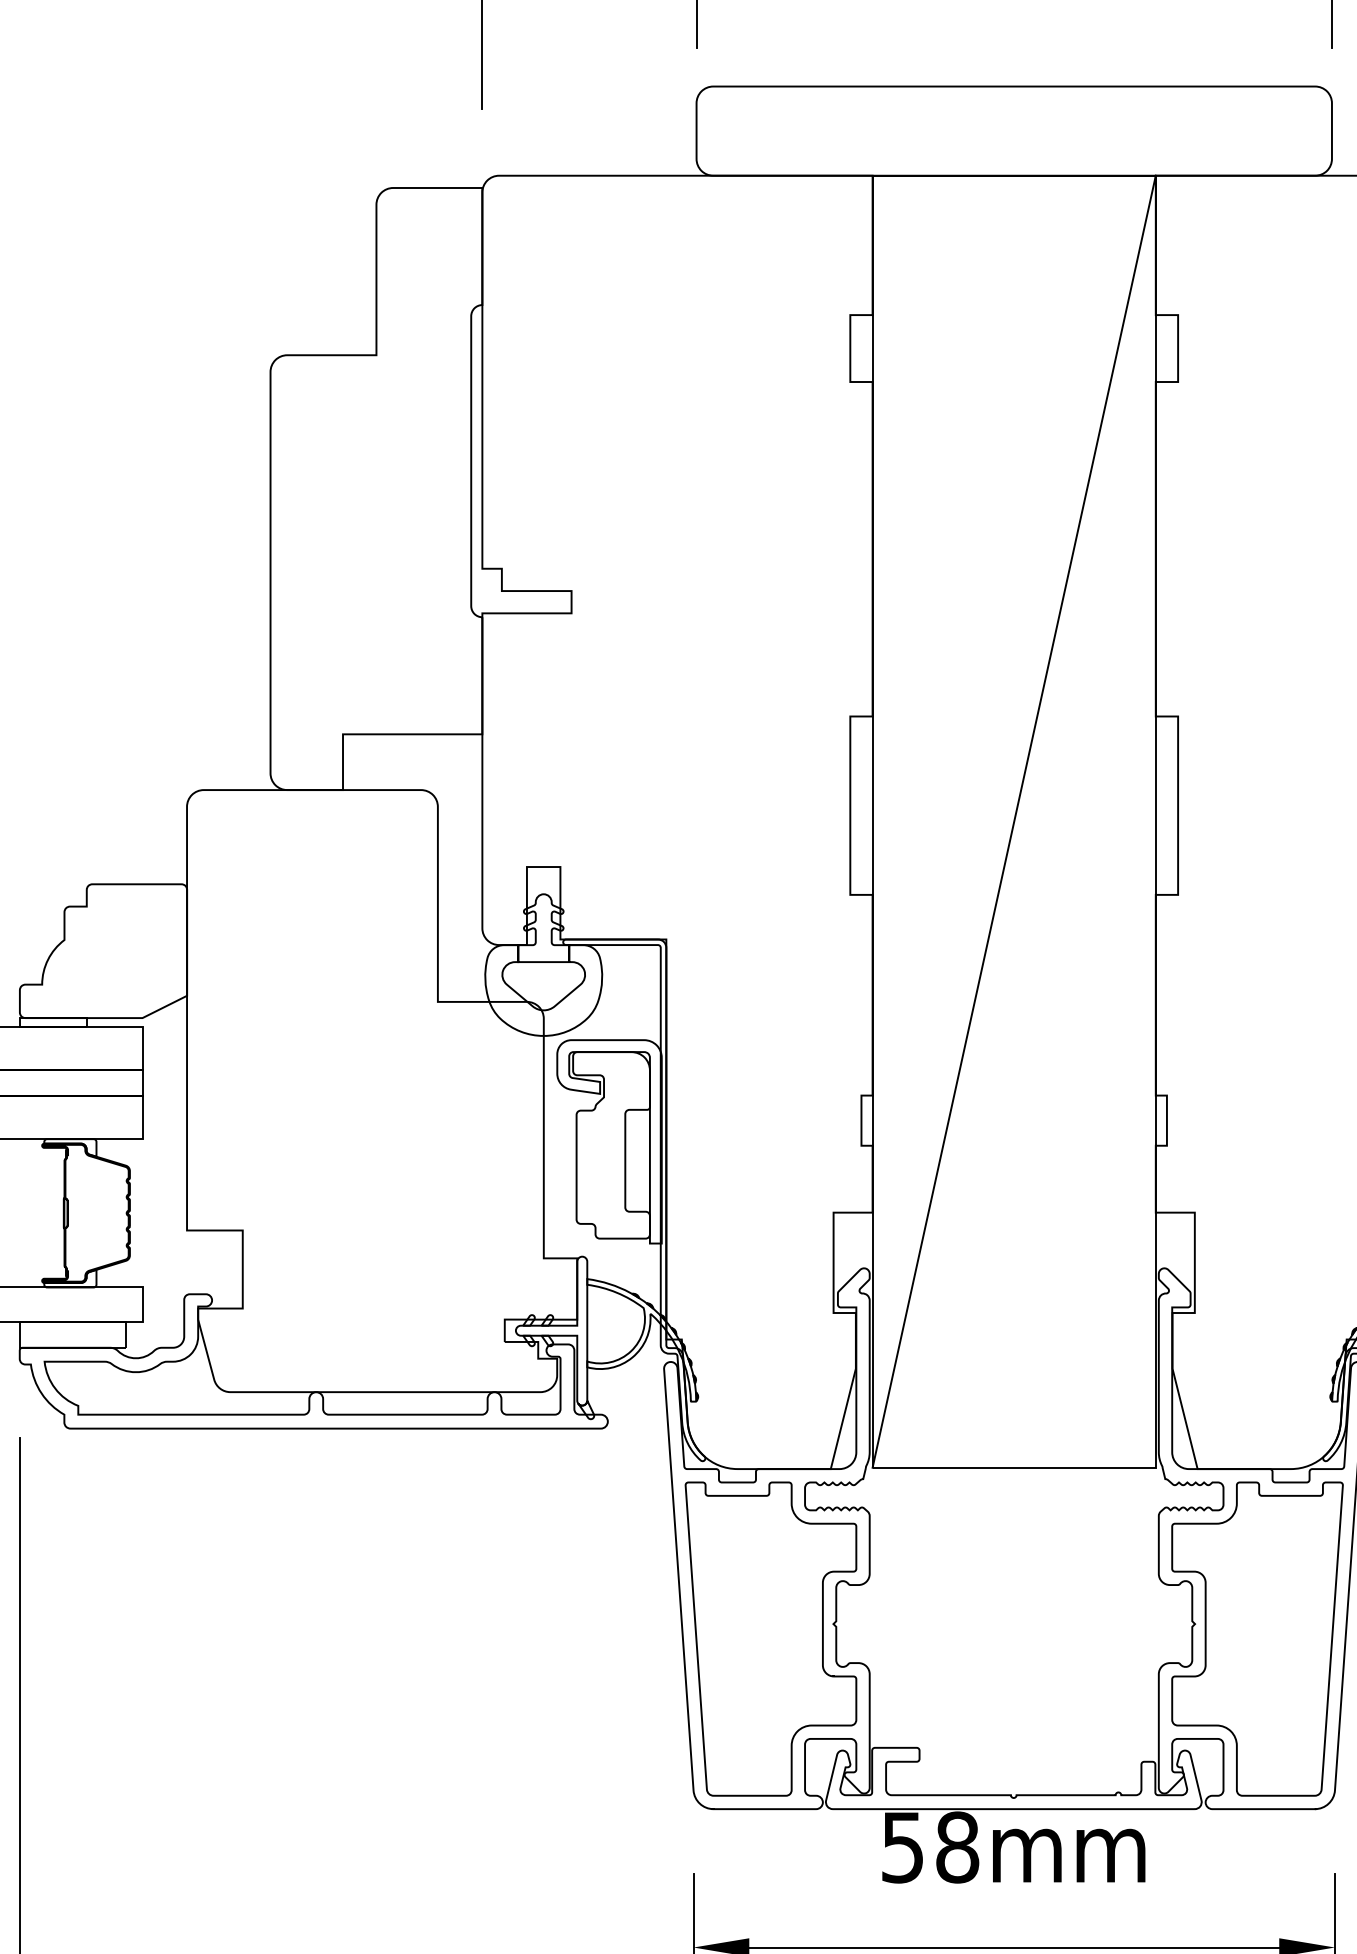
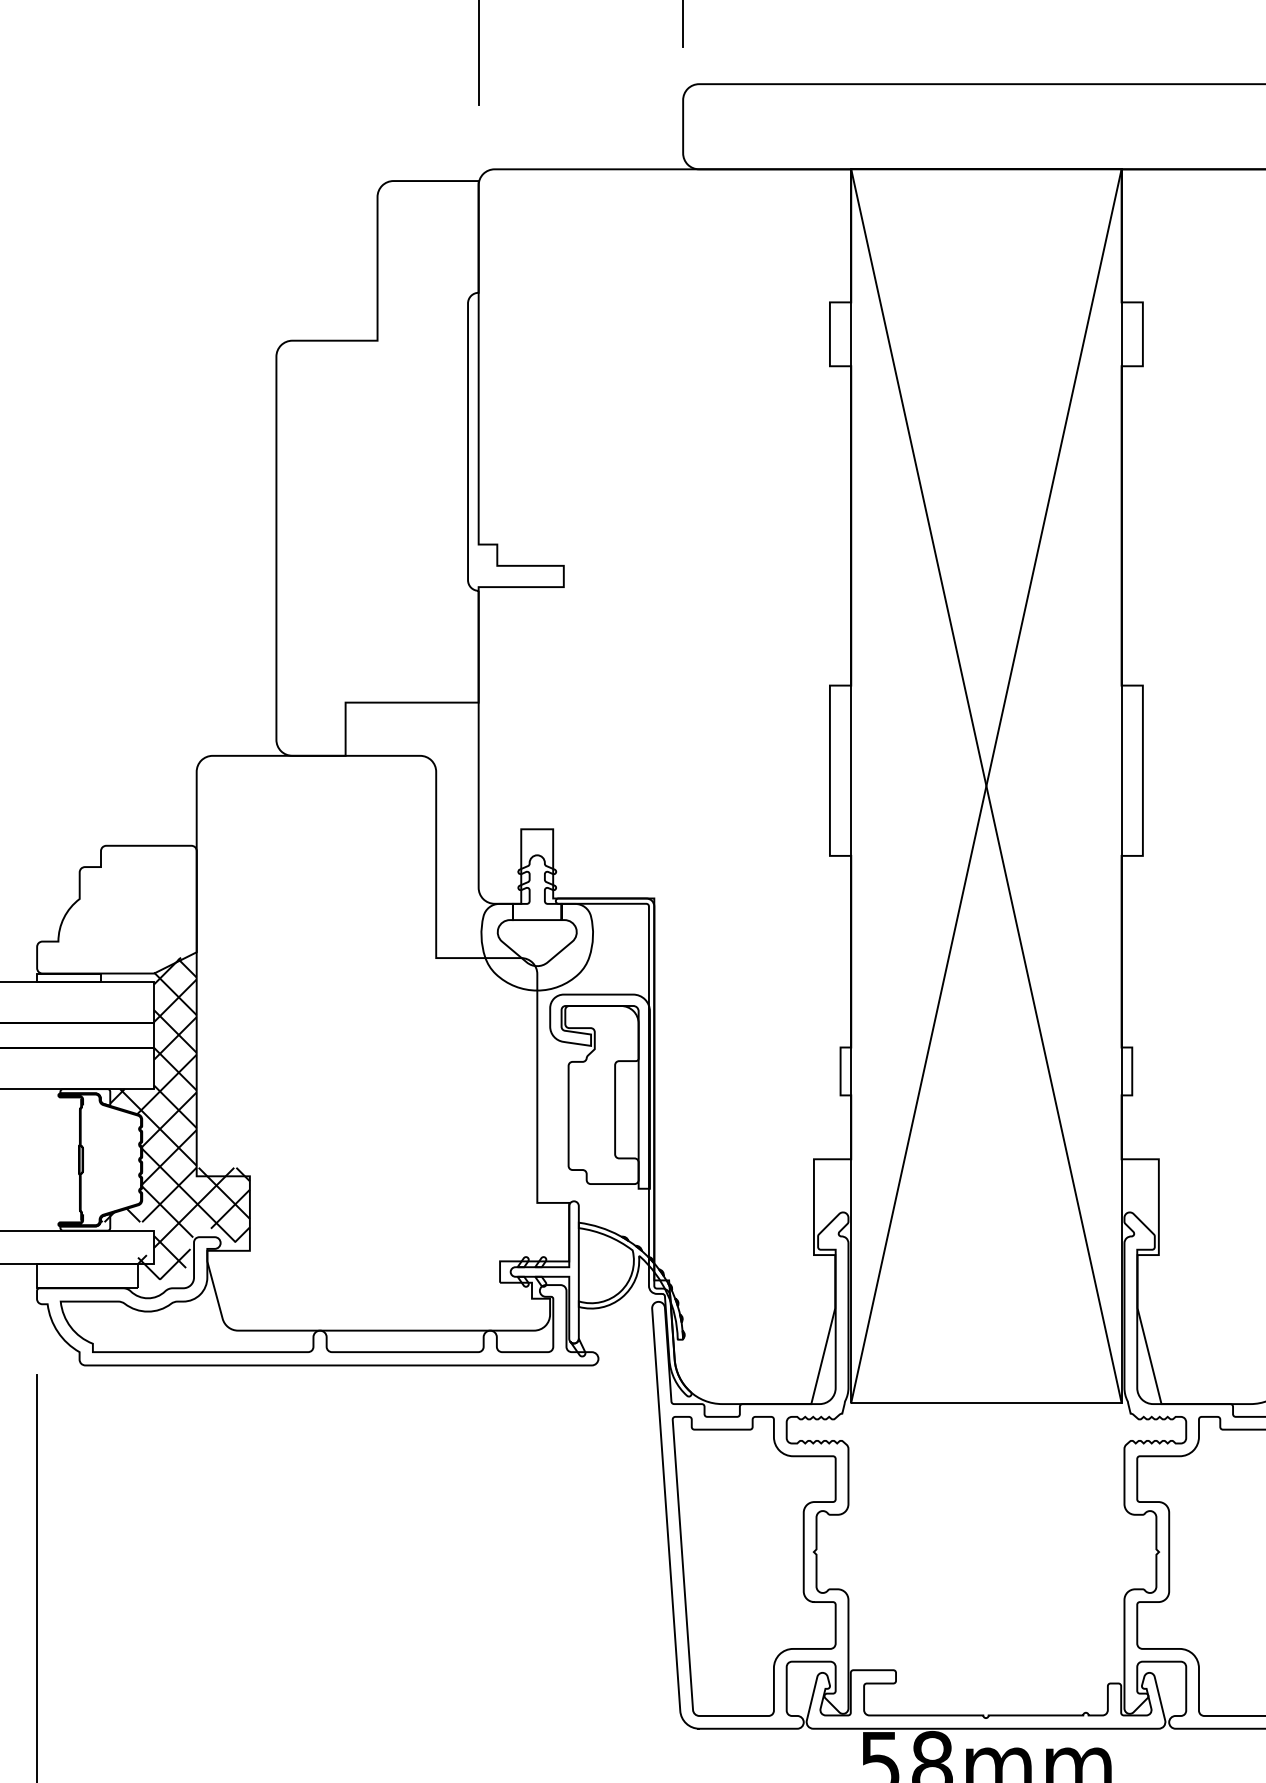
line: (1013, 821) -> (985, 785), added
hatch: (164, 1169) -> (175, 1118), added

